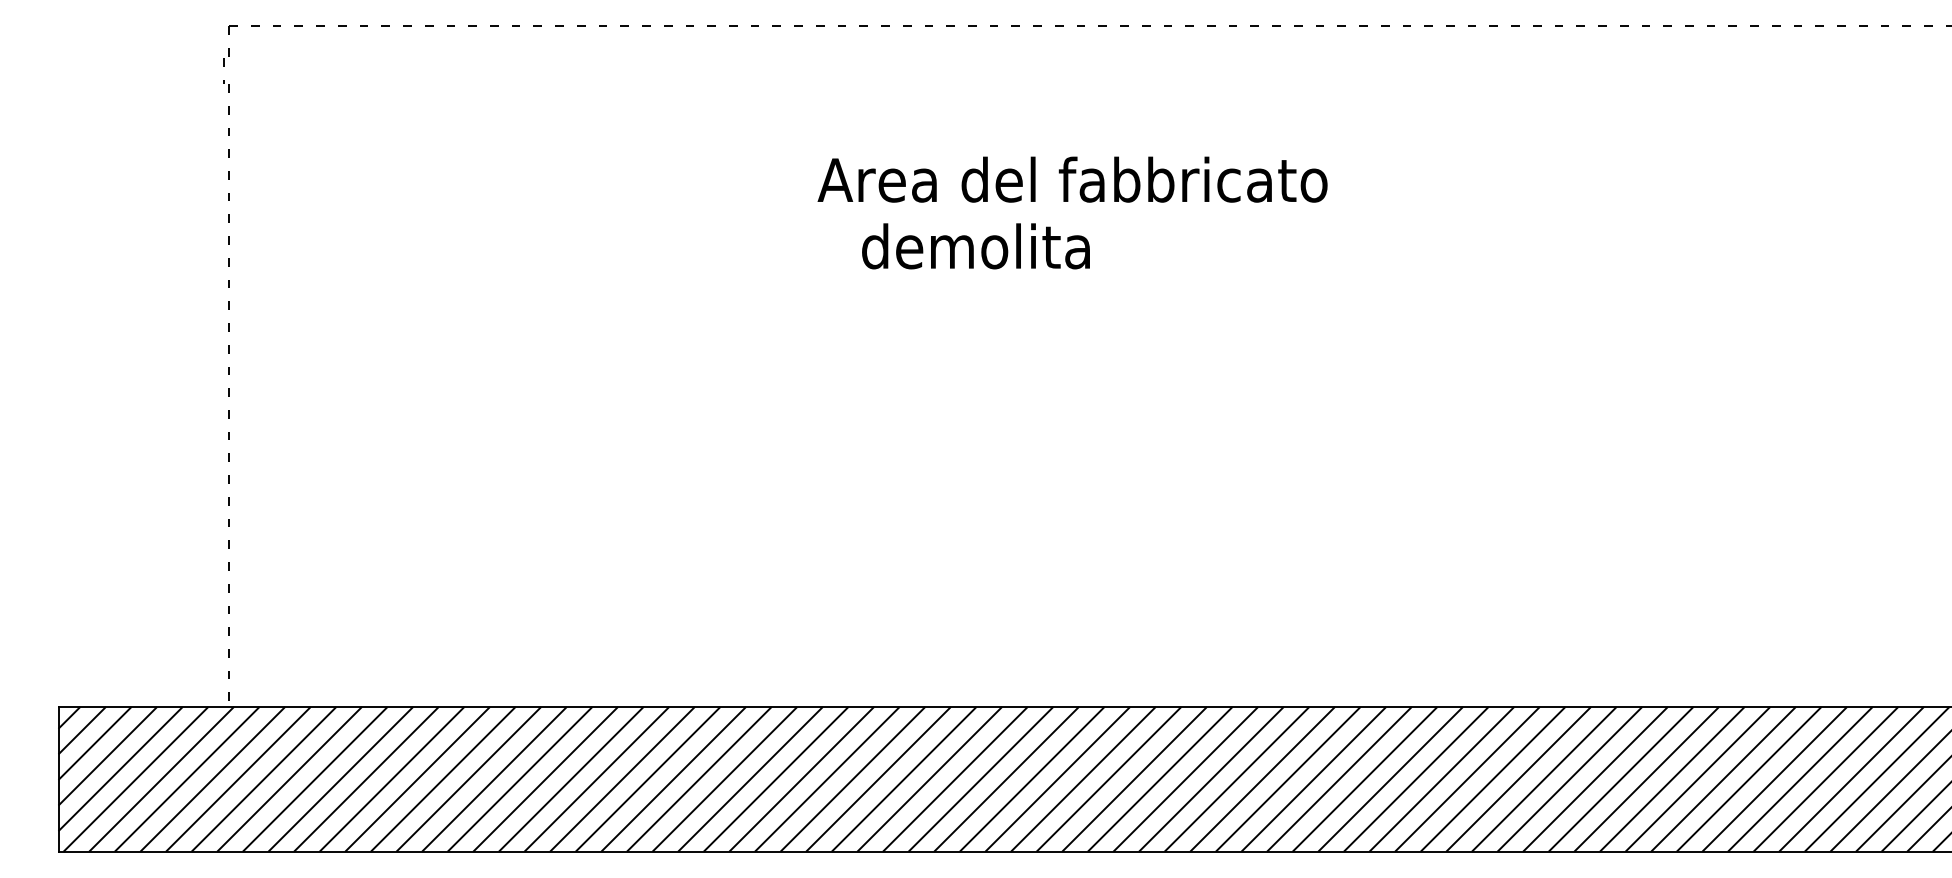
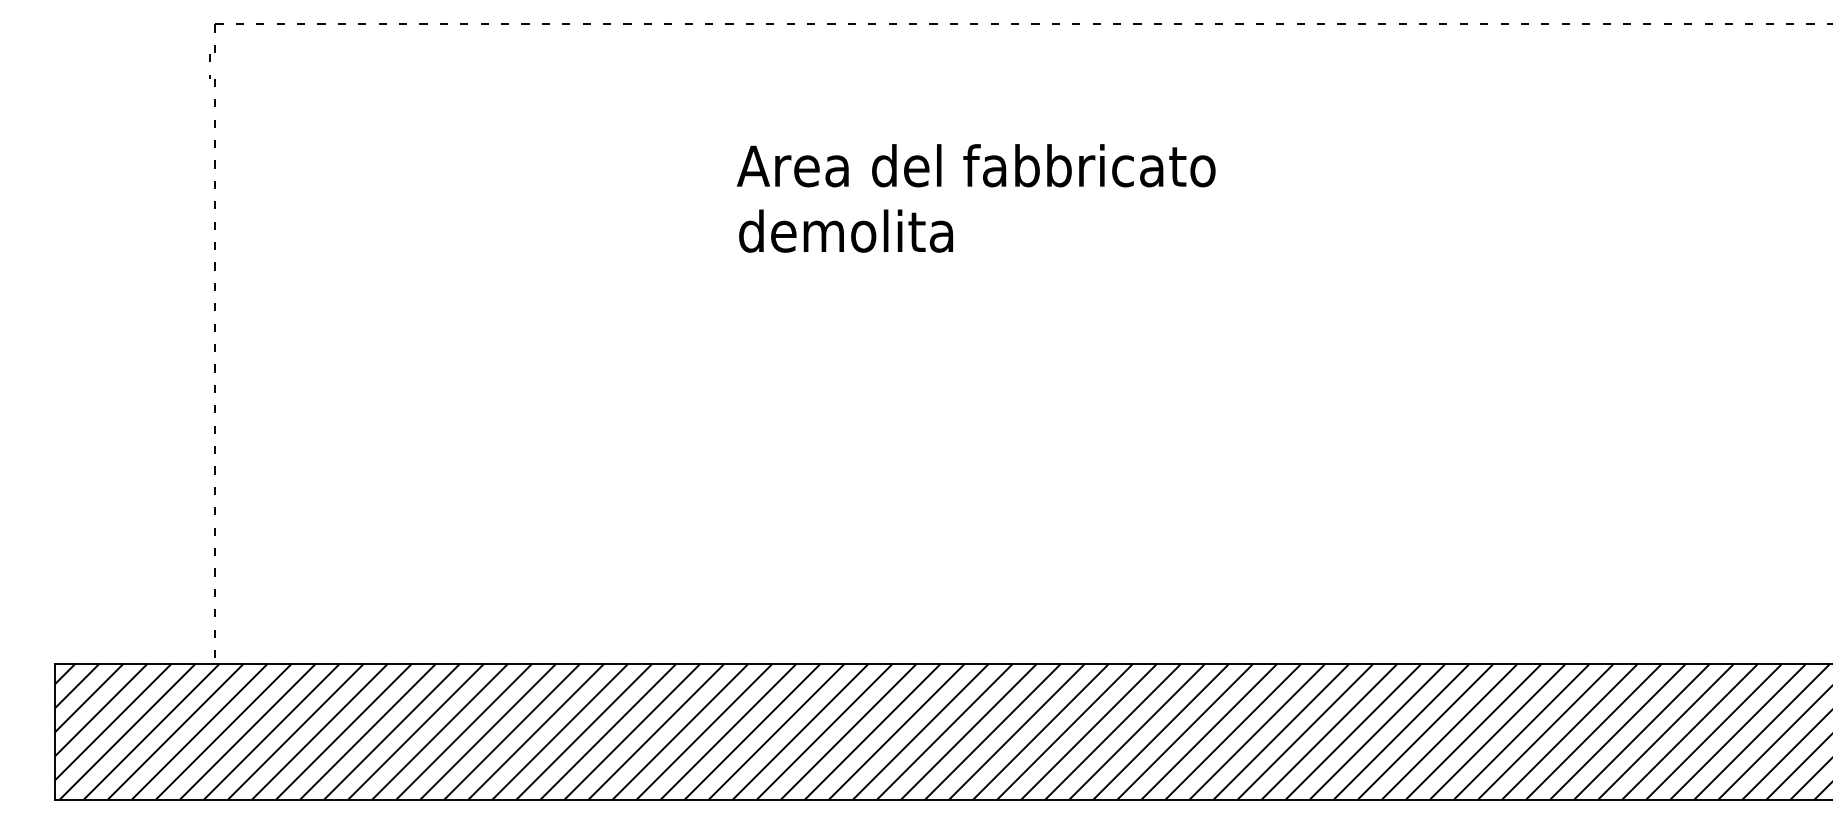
text: (1072, 179) -> (976, 165), moved
text: (975, 246) -> (845, 231), moved

